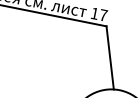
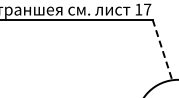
line: (110, 58) -> (162, 50), solid -> dashed

